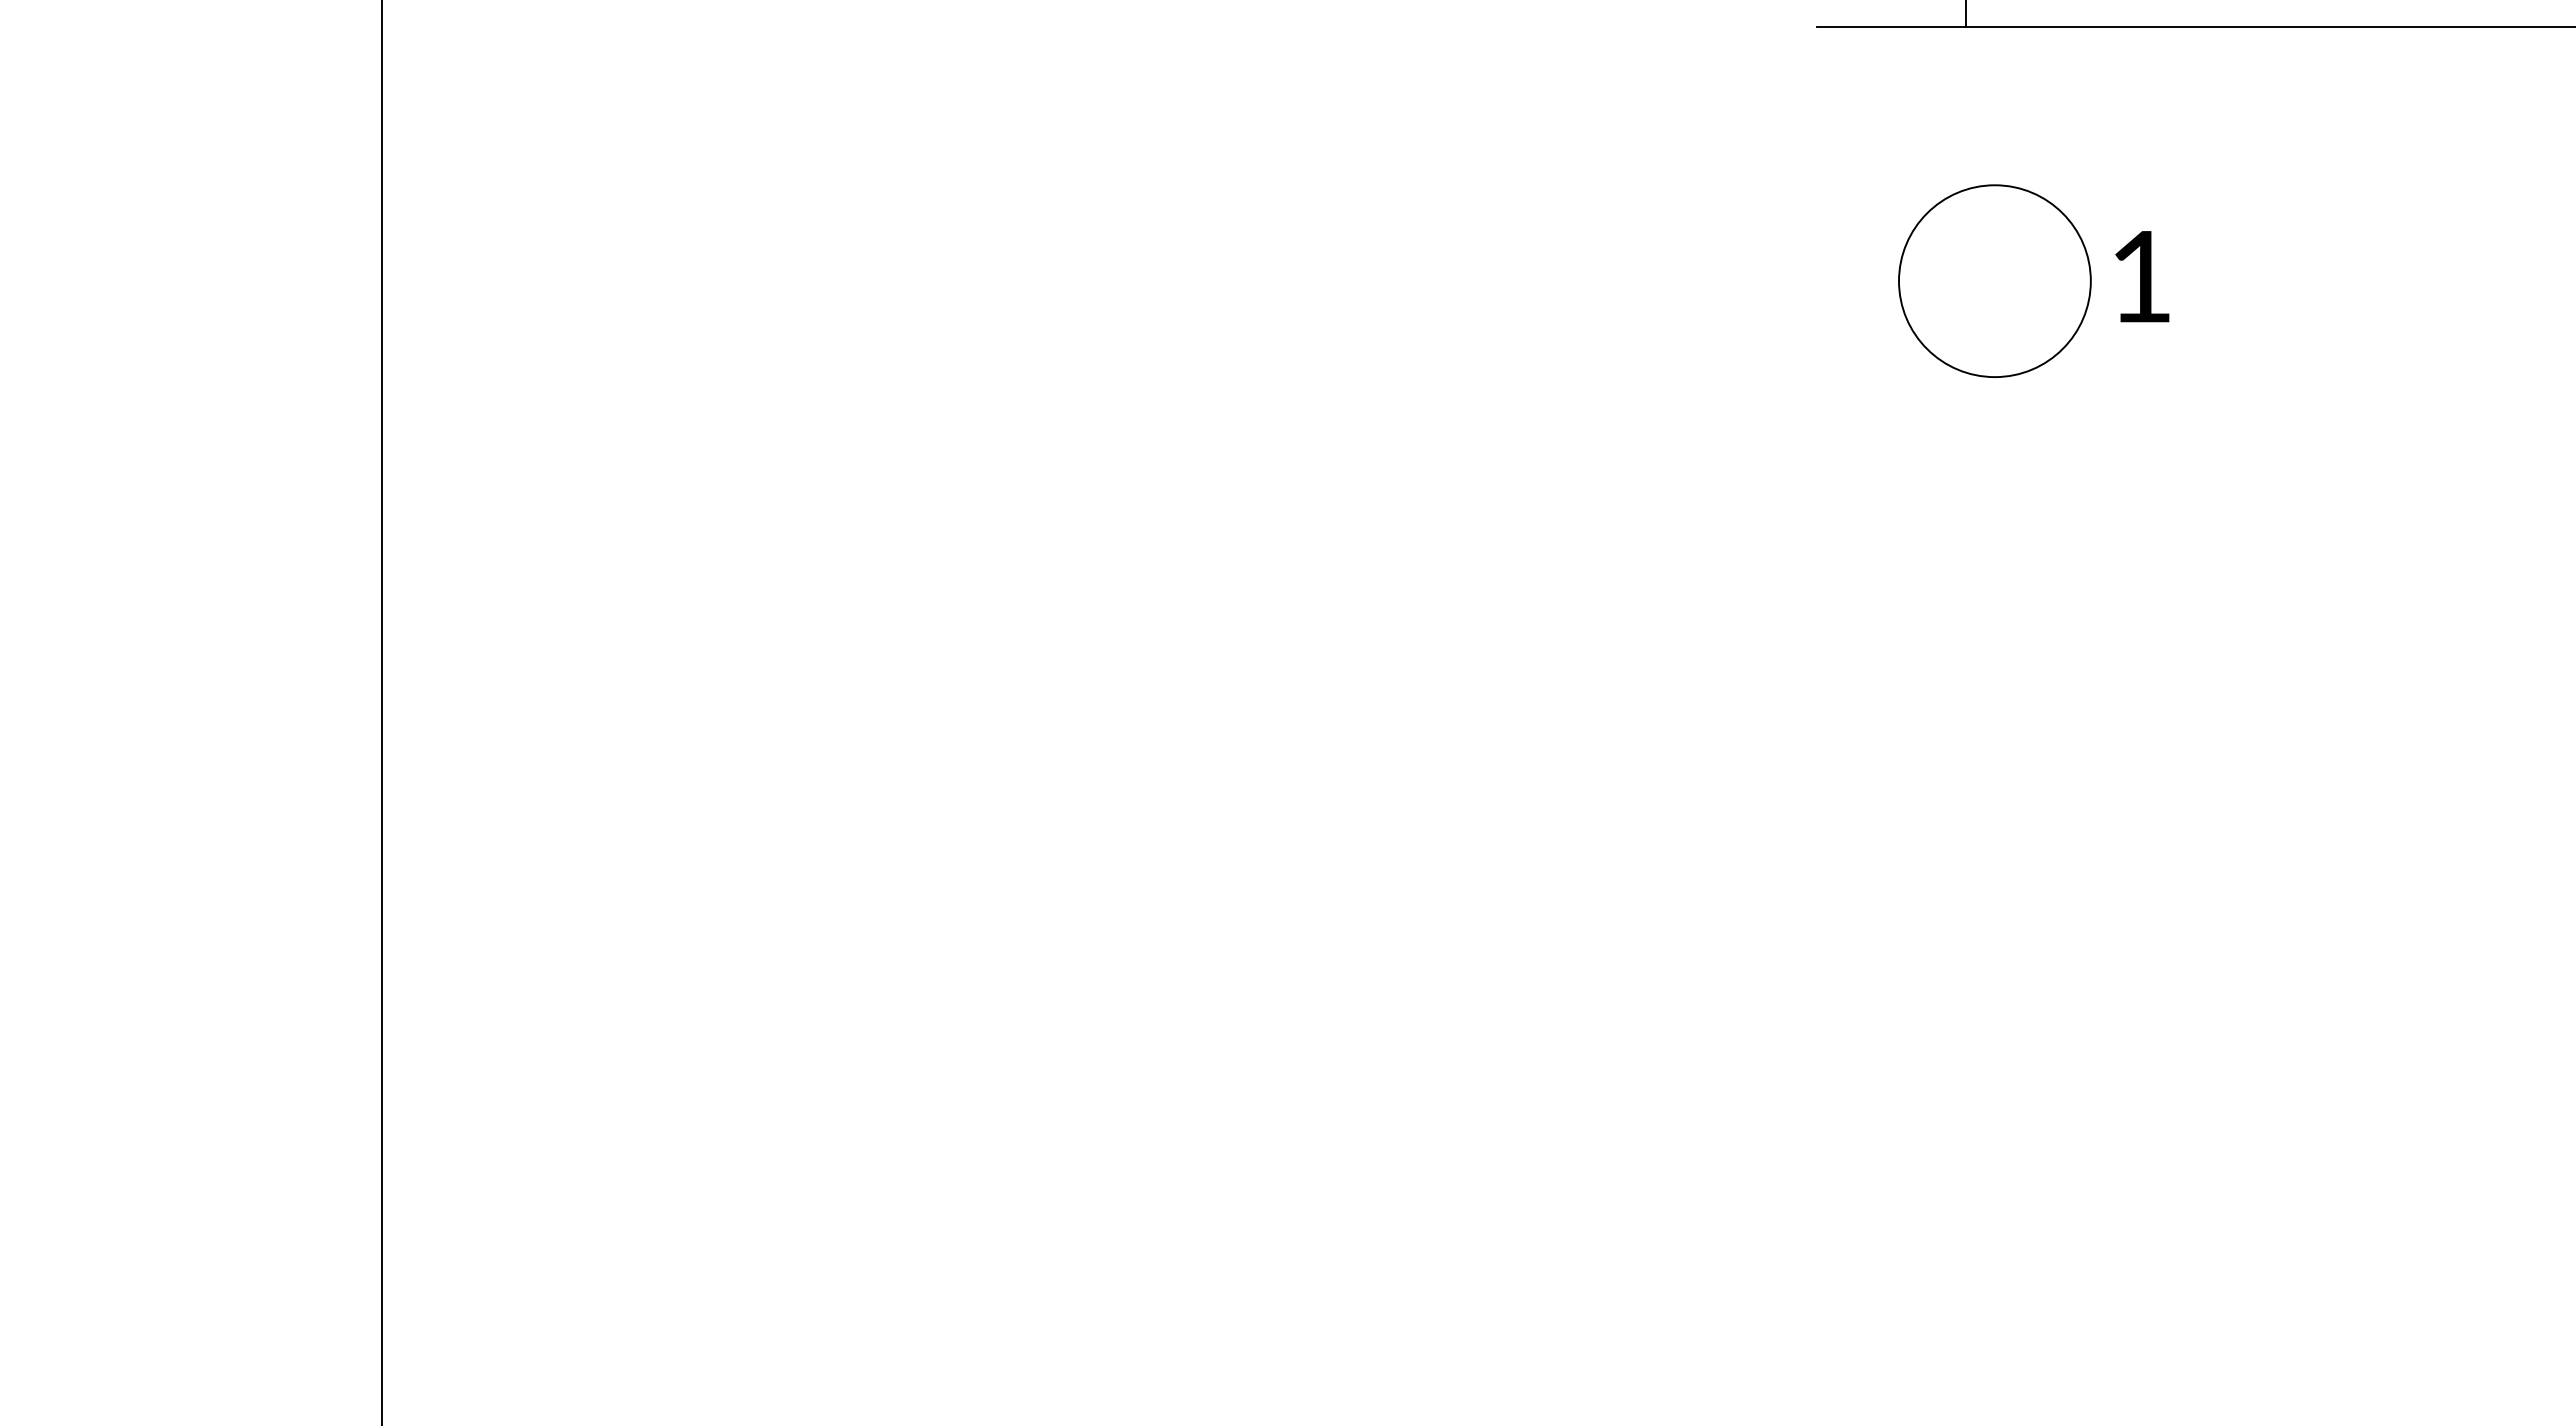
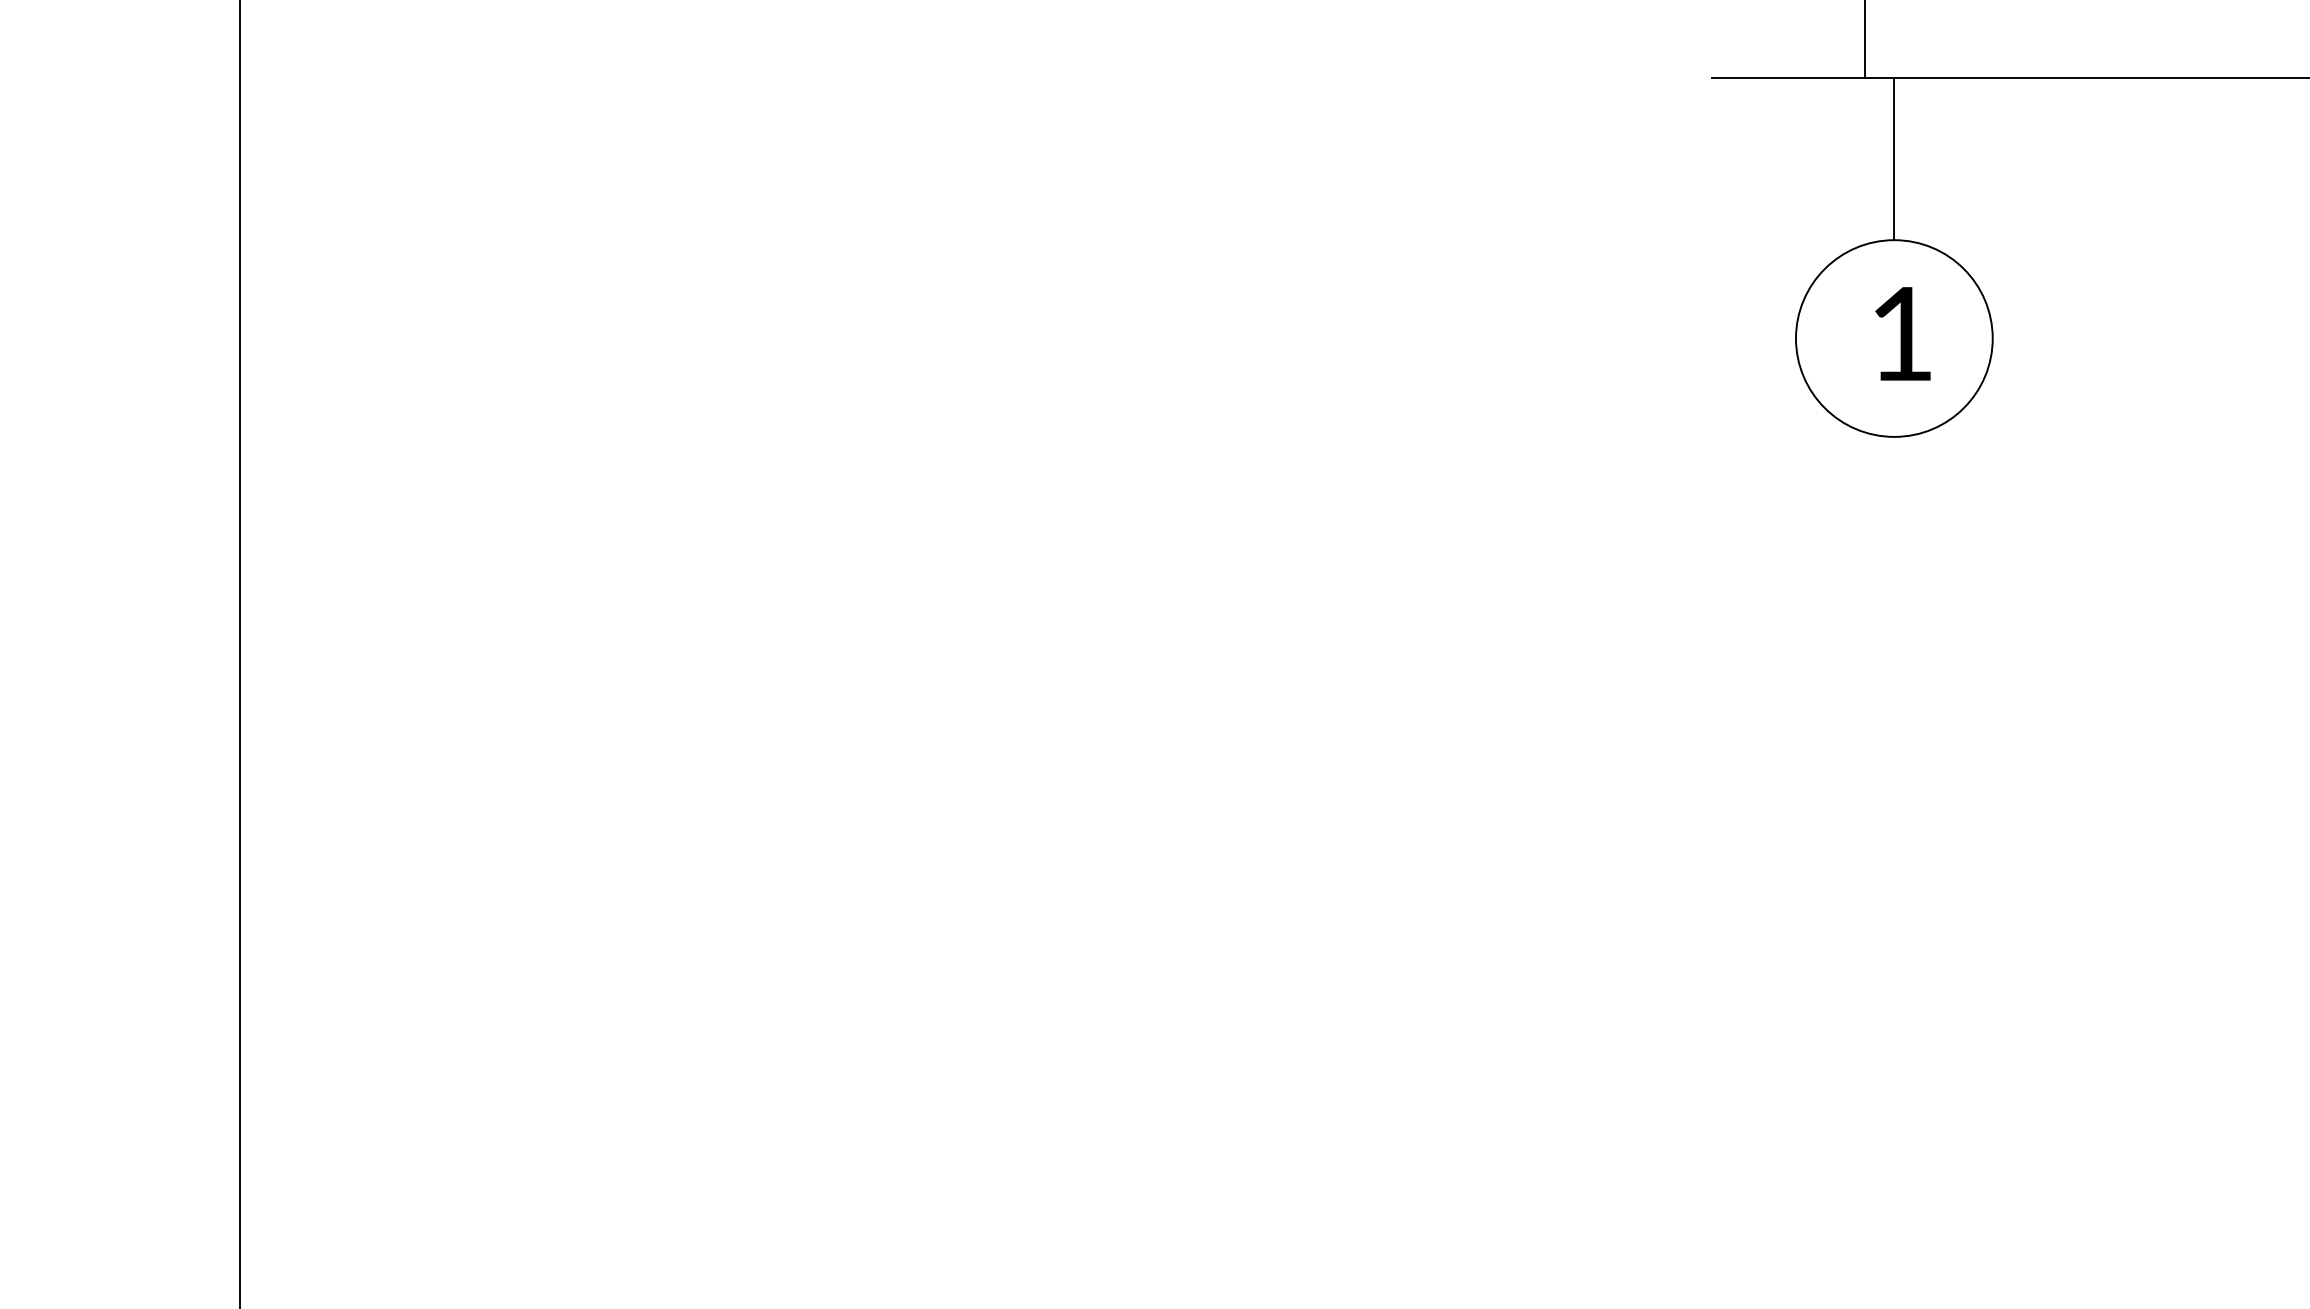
line: (1994, 105) -> (1893, 158), added
text: (2142, 276) -> (1903, 333), moved

